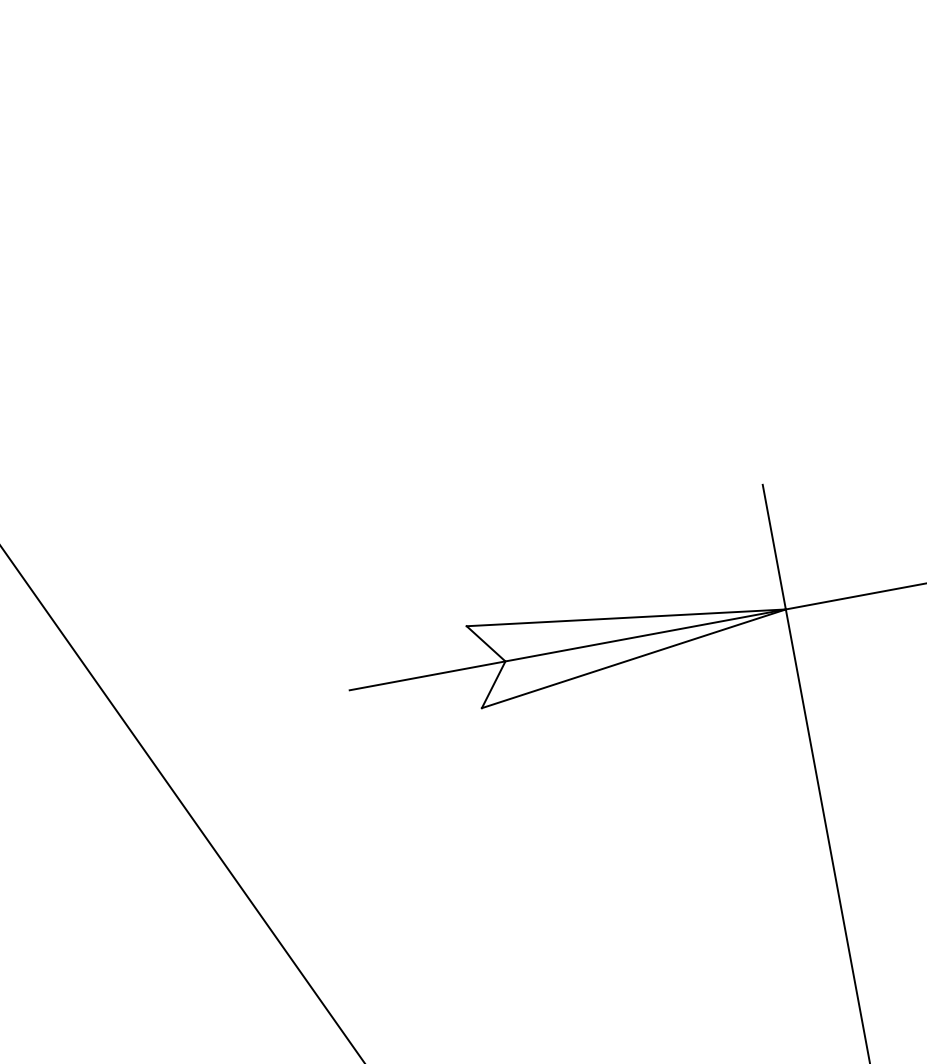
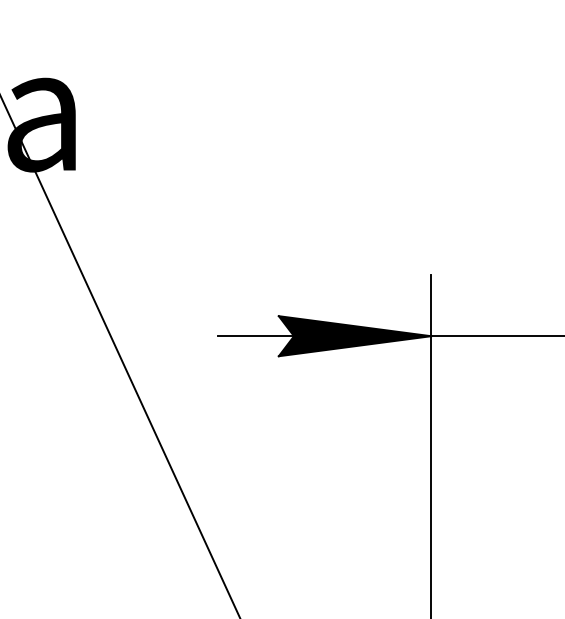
fill: (629, 639) -> (354, 336), added

